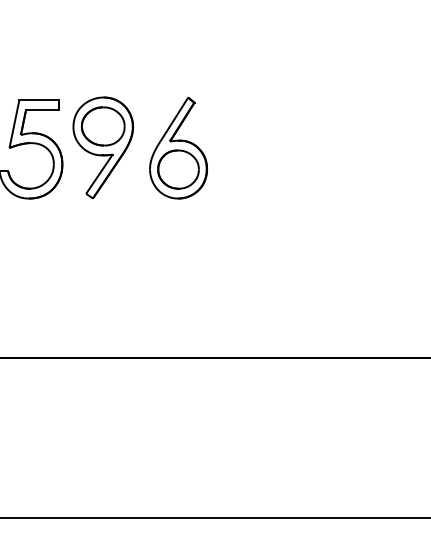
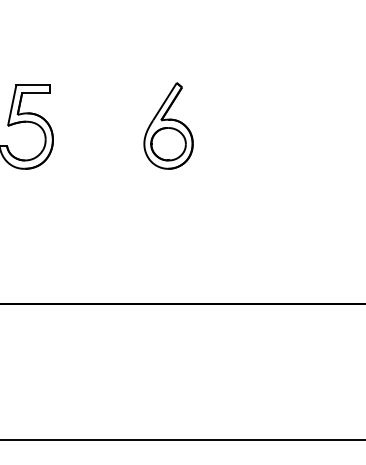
part: (102, 147) -> (87, 125), removed
part: (178, 148) -> (168, 126), moved

